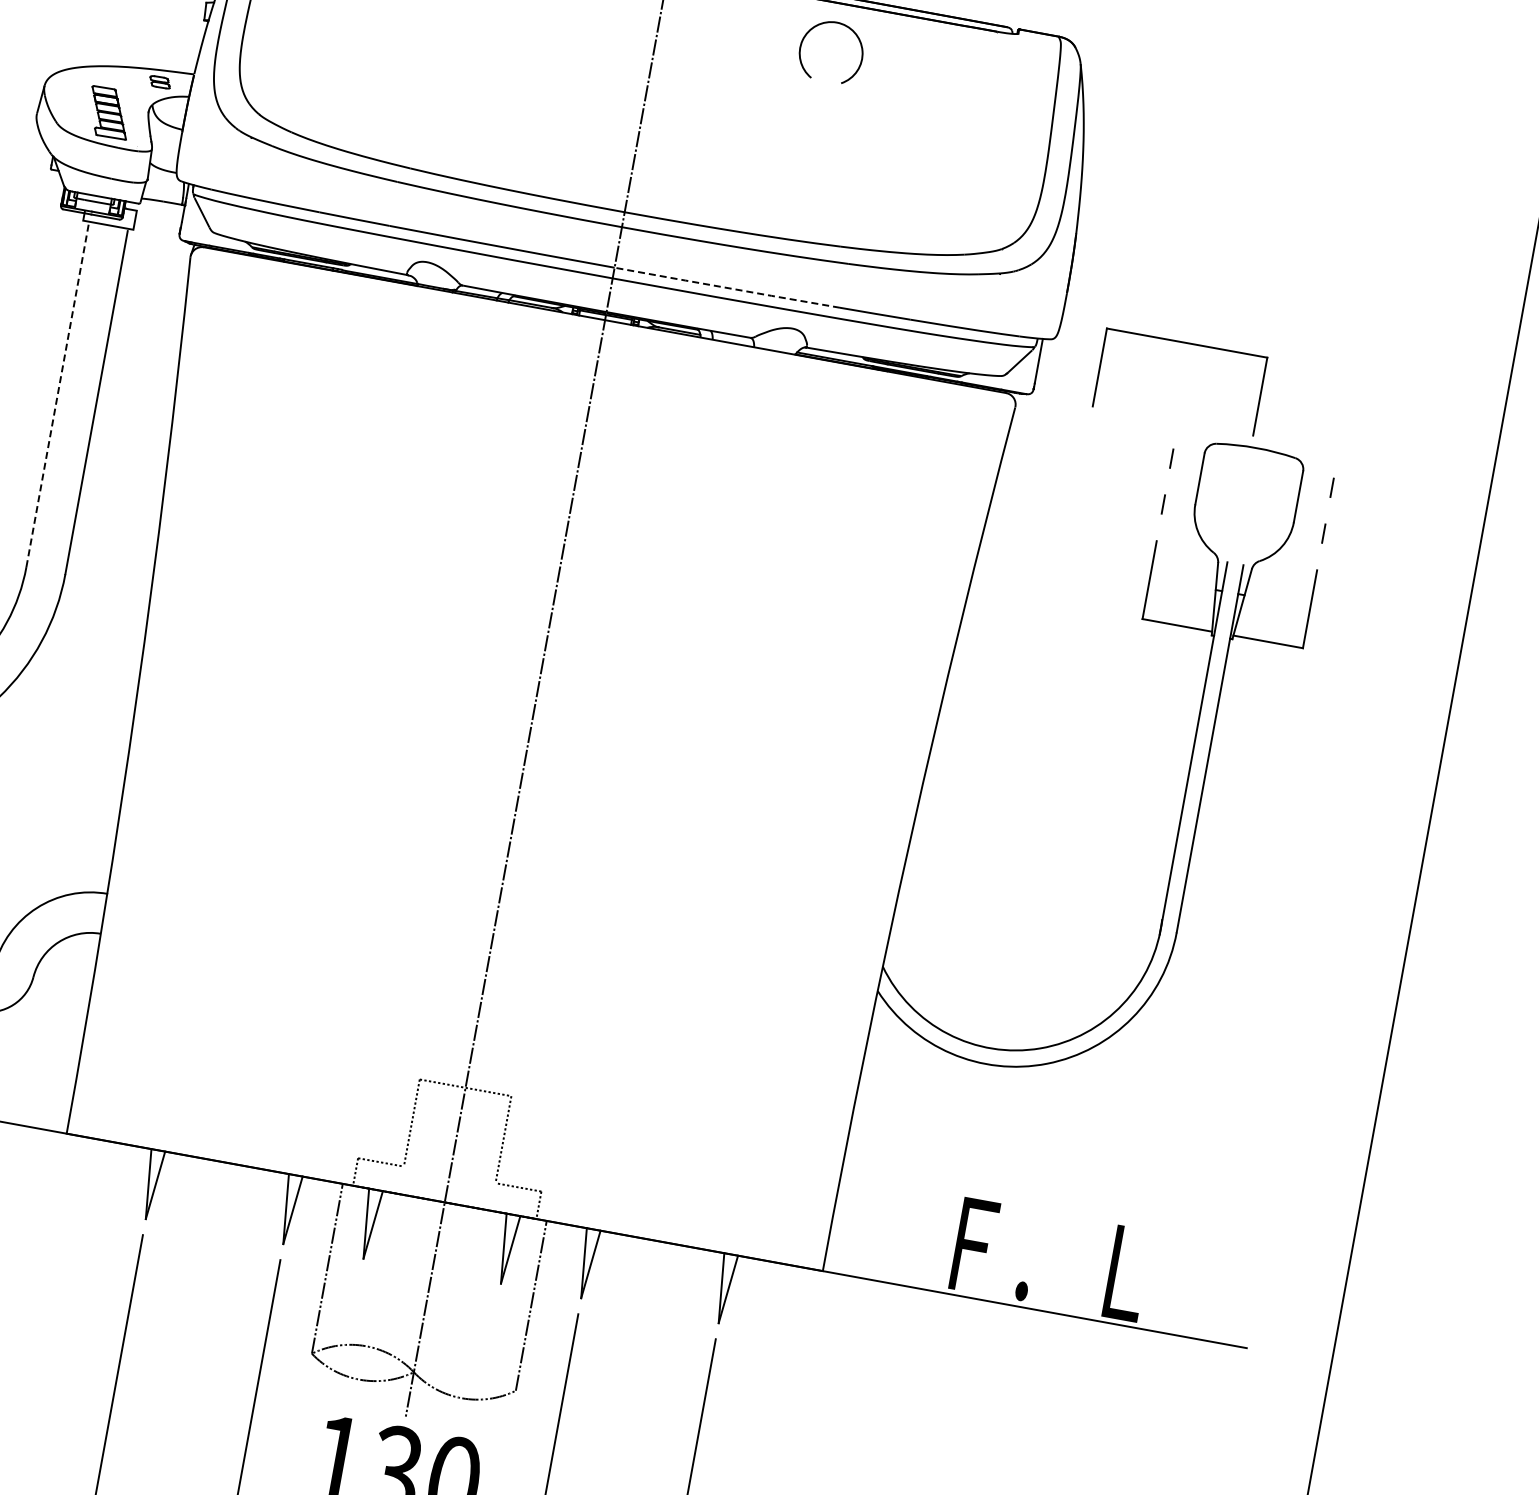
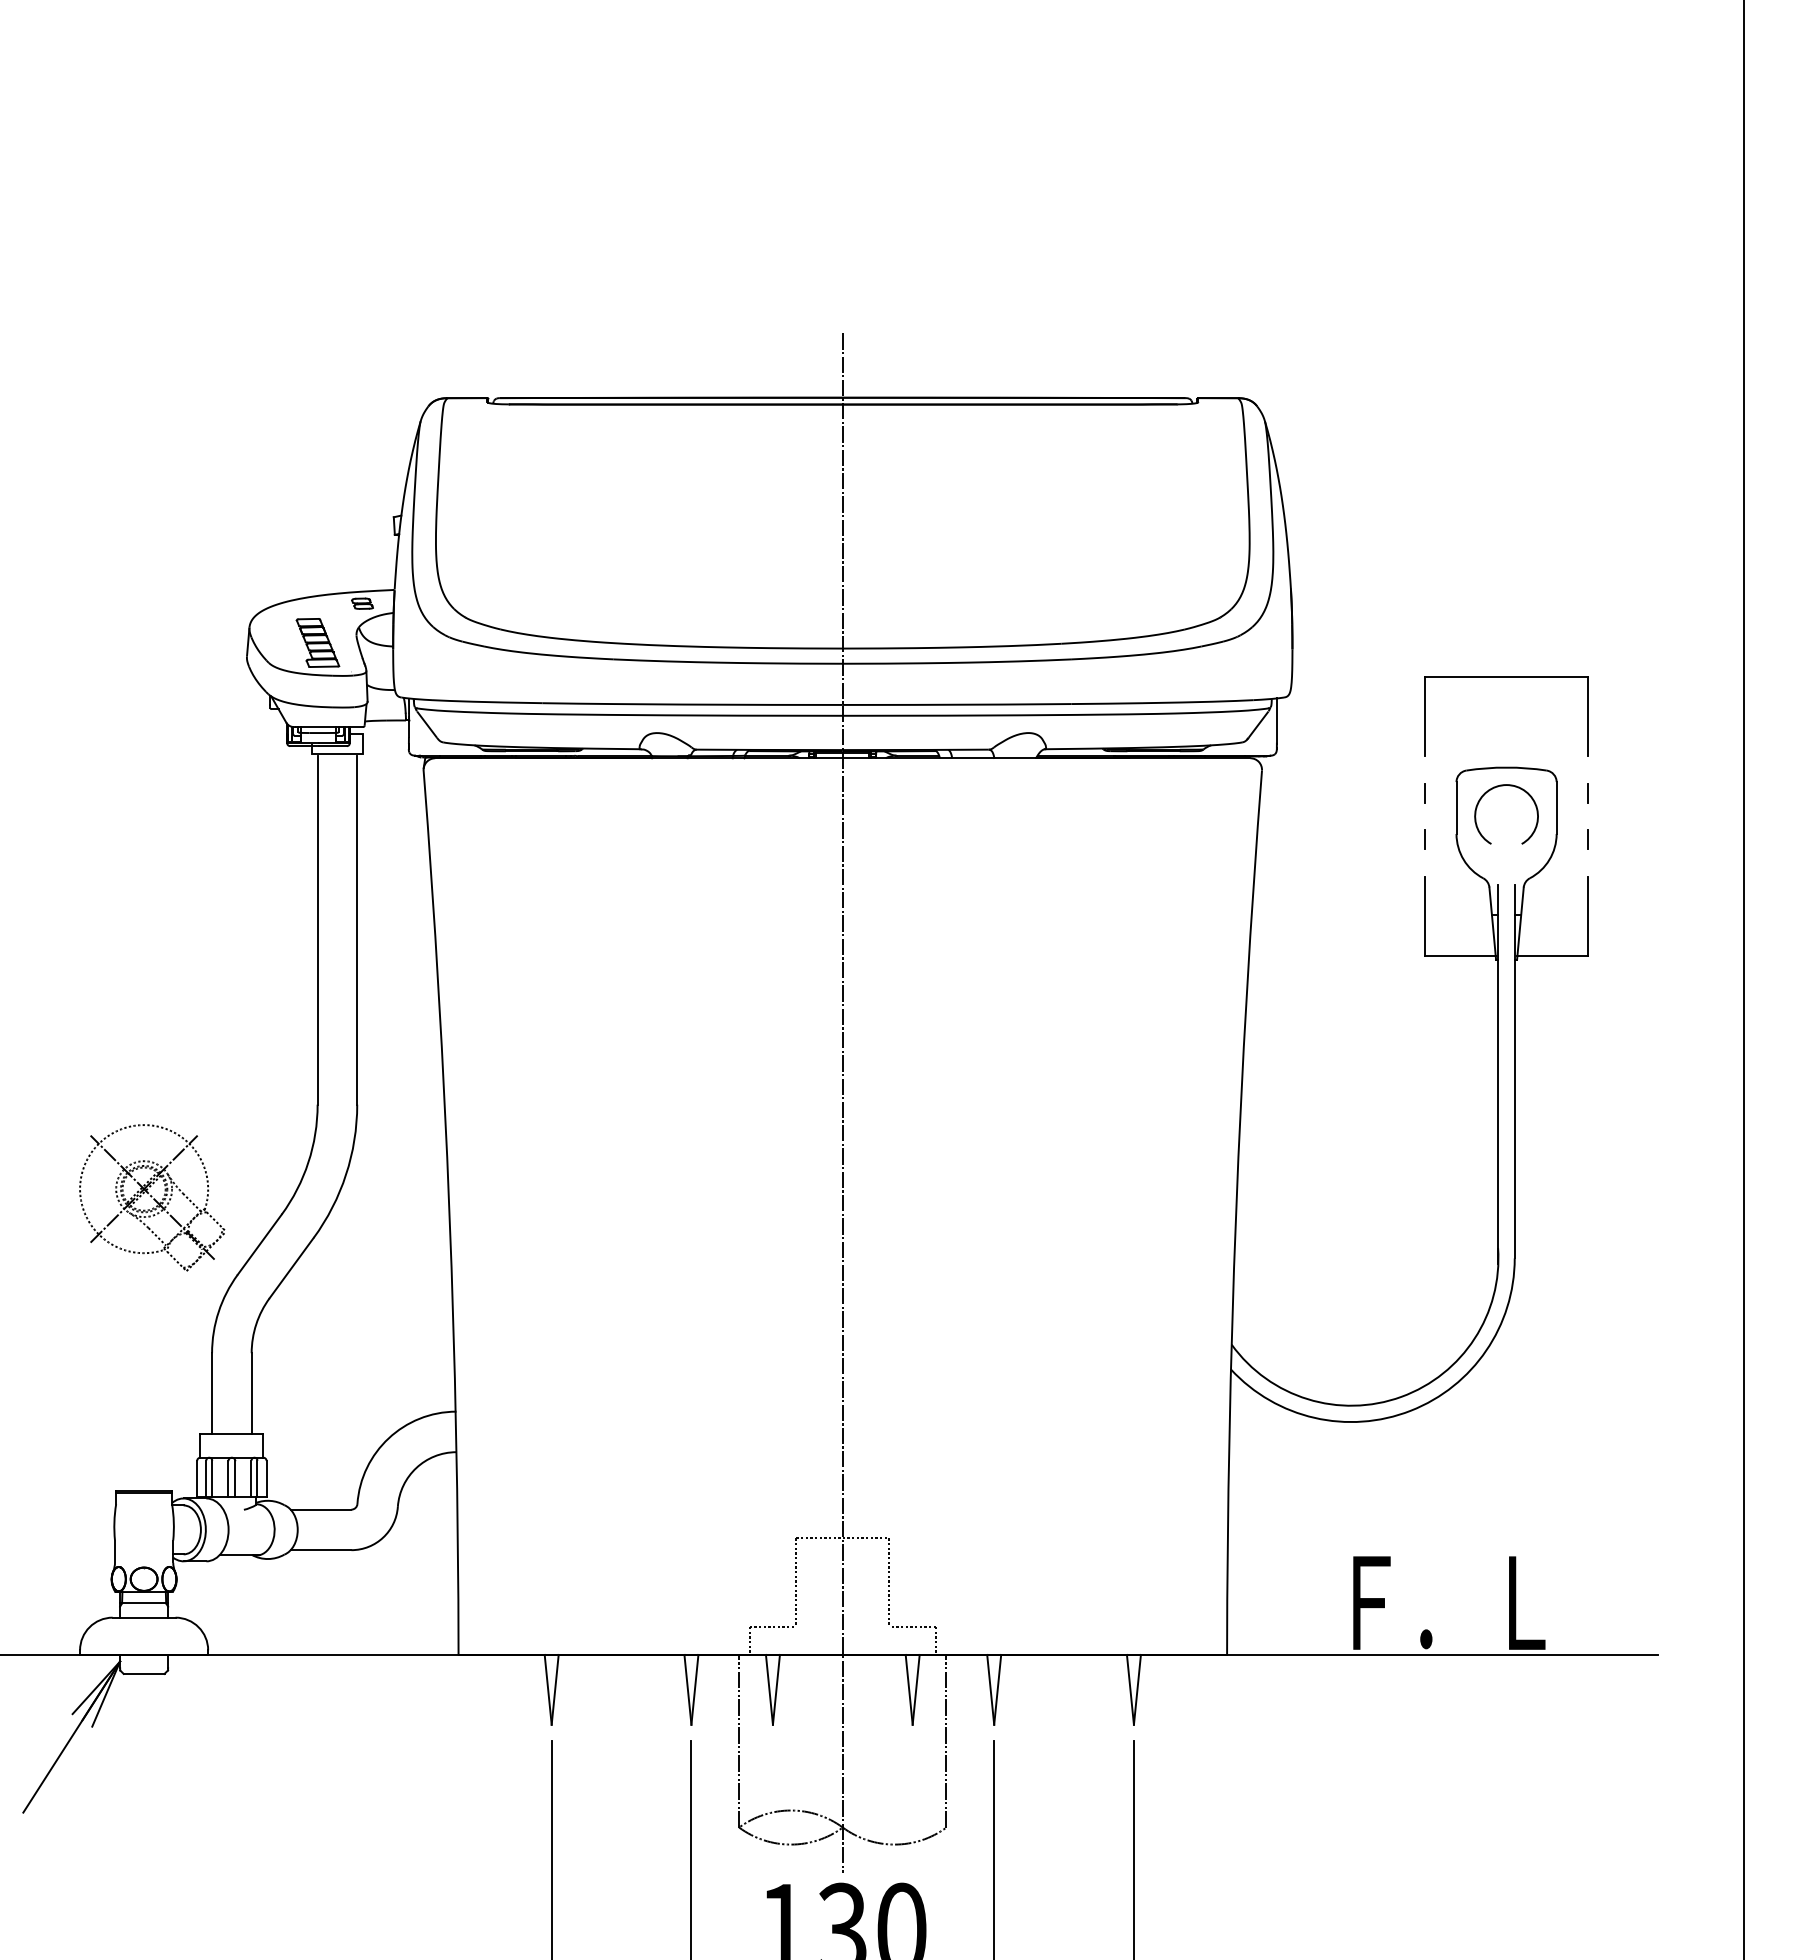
arc: (833, 23) -> (1503, 786), moved
line: (727, 287) -> (957, 704), dashed -> solid
part: (1186, 343) -> (1506, 677), moved
line: (57, 394) -> (317, 929), dashed -> solid

